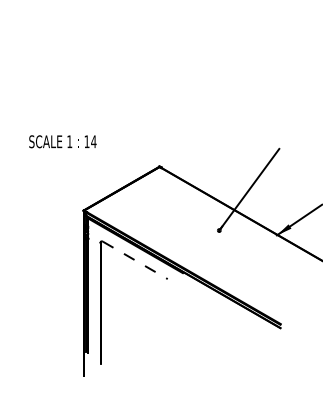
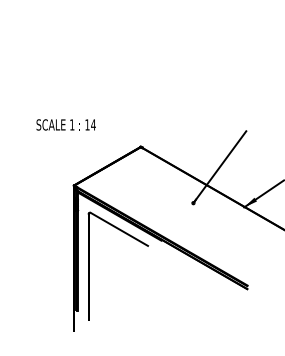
text: (62, 141) -> (65, 124), moved
line: (135, 260) -> (119, 229), dashed -> solid

